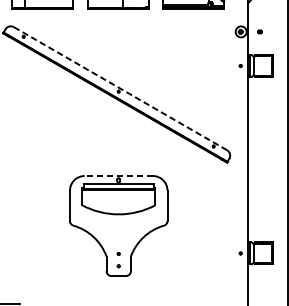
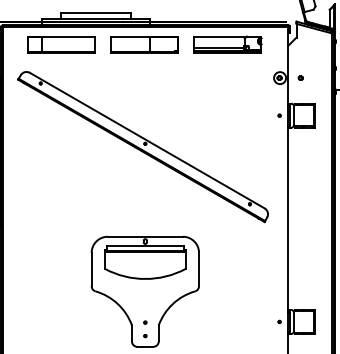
line: (120, 88) -> (147, 140), dashed -> solid
line: (118, 175) -> (145, 236), dashed -> solid

